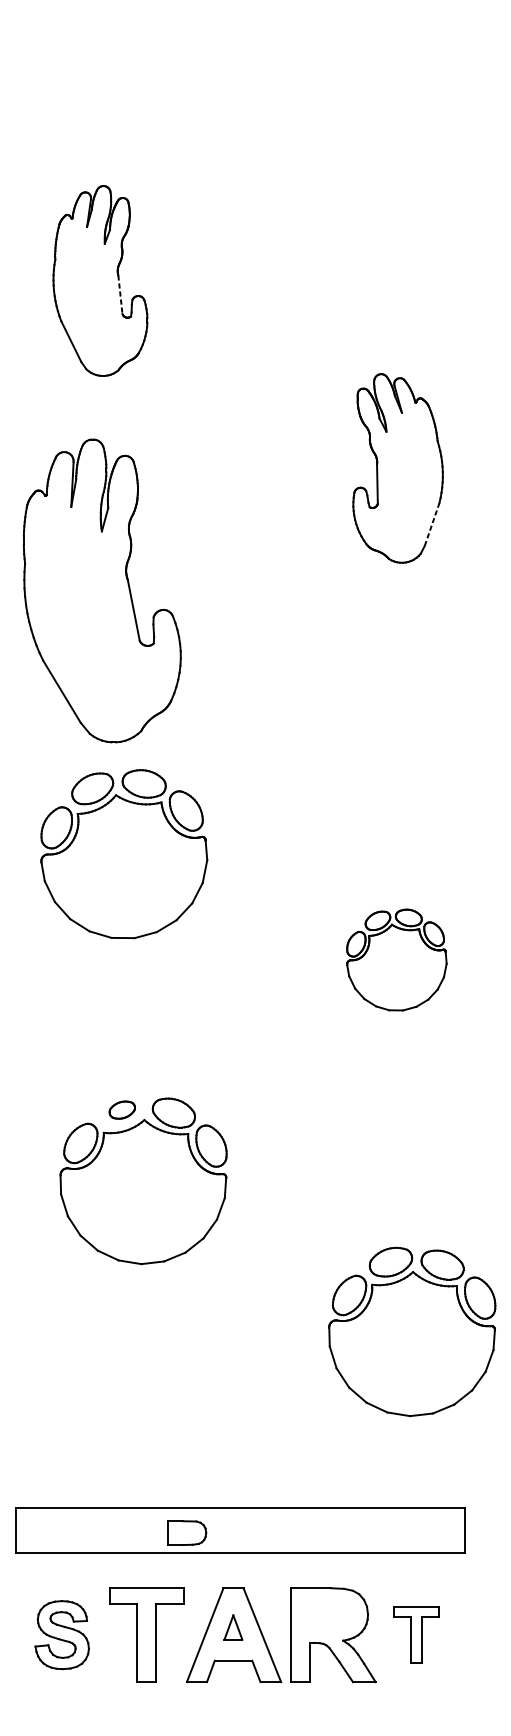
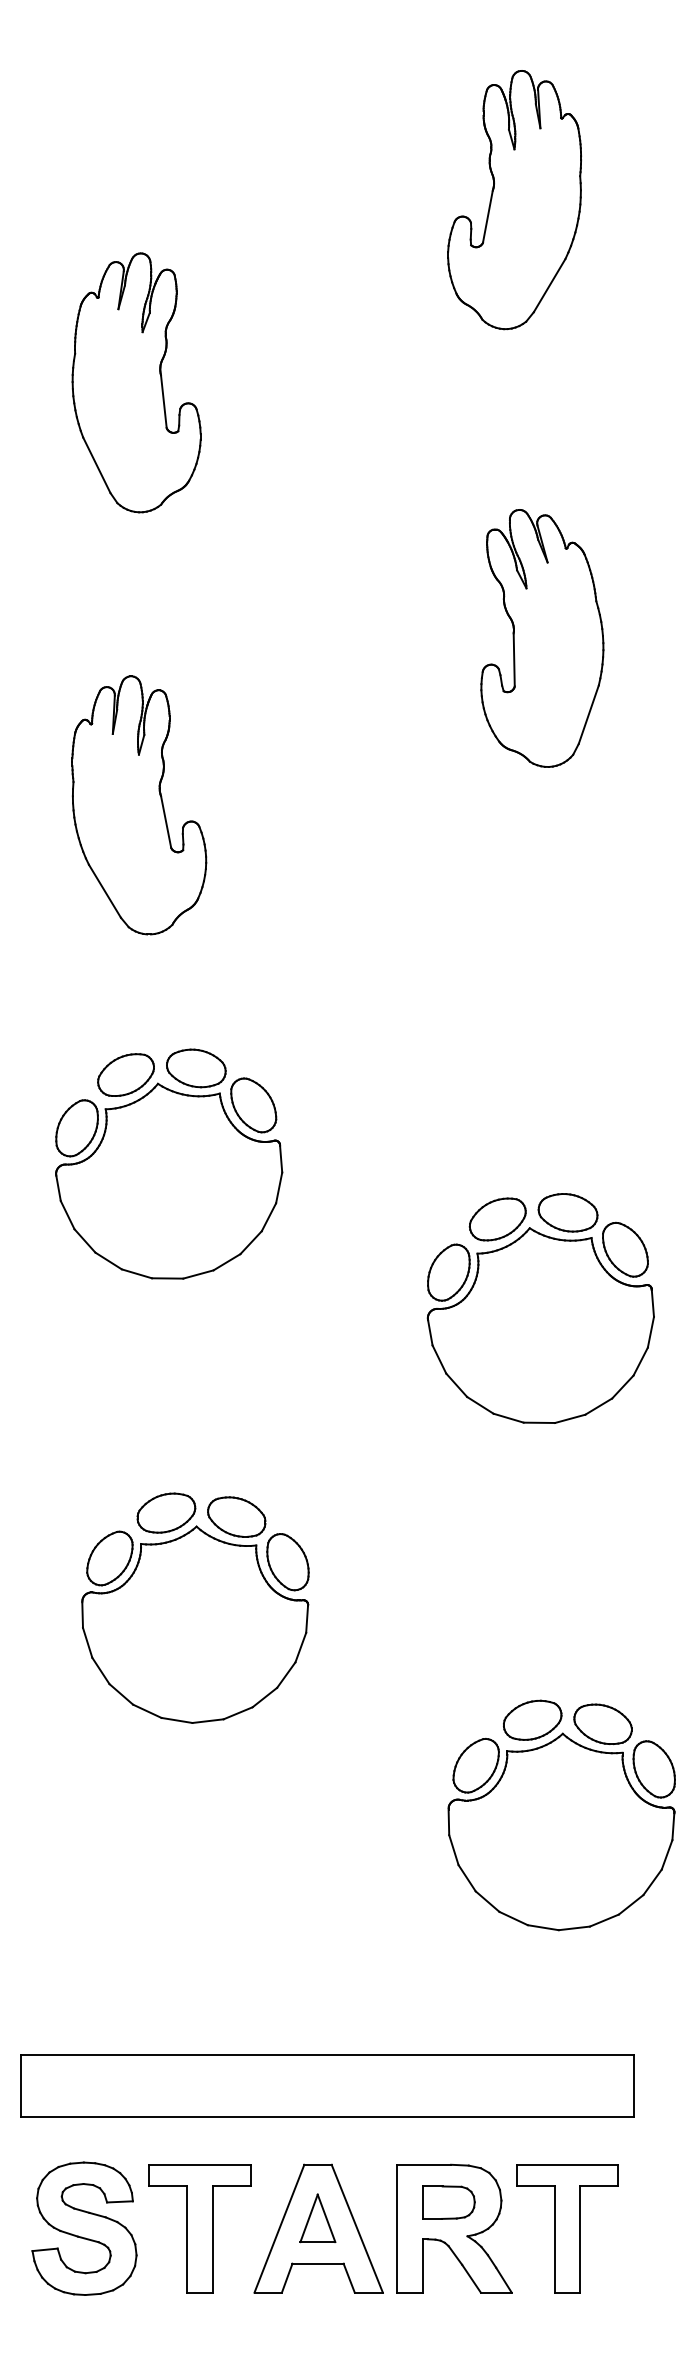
part: (377, 147) -> (514, 200), added
line: (120, 295) -> (163, 402), dashed -> solid
line: (431, 524) -> (588, 714), dashed -> solid
part: (102, 591) -> (139, 805), size x0.62
part: (396, 960) -> (540, 1308), size x1.67
part: (122, 1109) -> (166, 1512), size x1.67
part: (186, 1533) -> (448, 2202), moved
part: (233, 1627) -> (317, 2218), size x1.43
part: (62, 1634) -> (84, 2228), size x1.43
part: (416, 1634) -> (567, 2228), size x1.67

